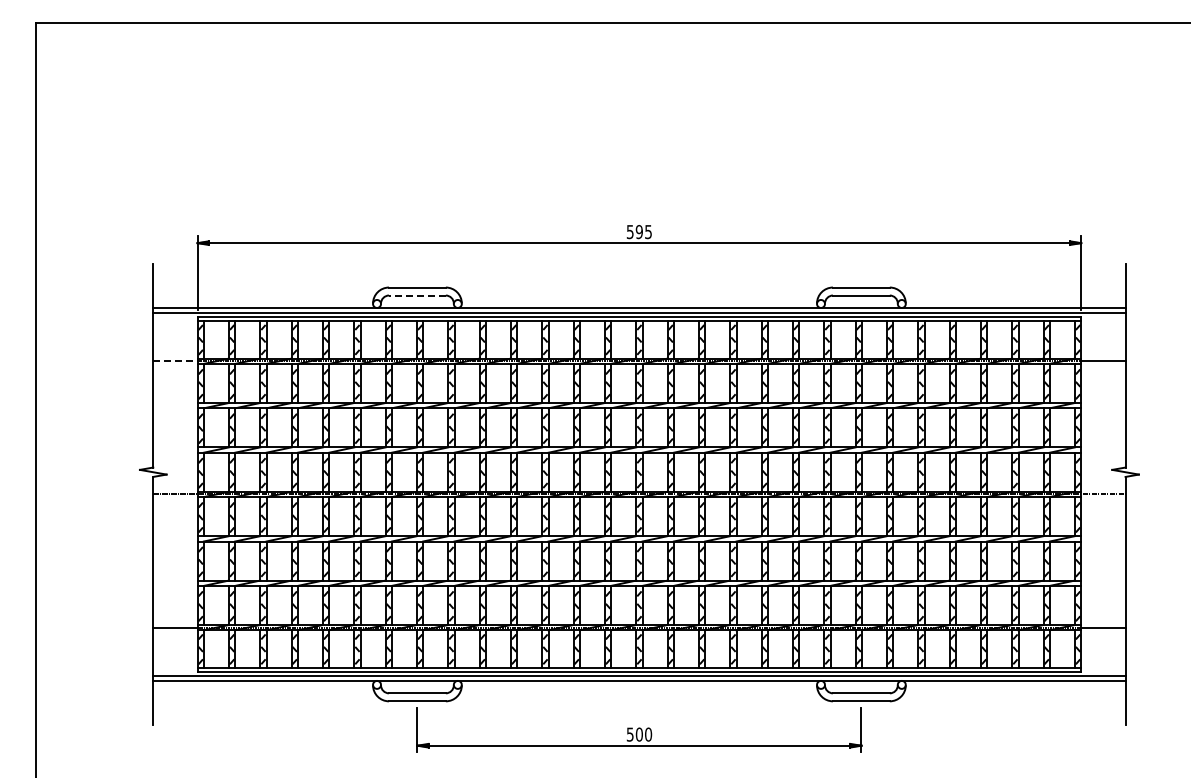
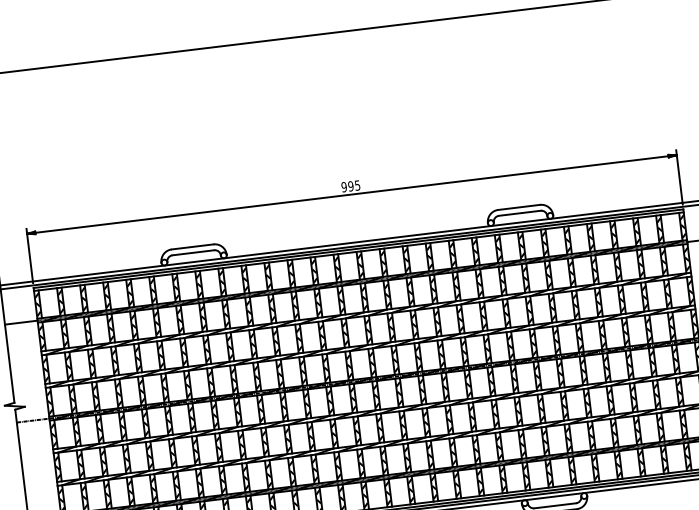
text: (629, 231) -> (343, 186), 595 -> 995
line: (416, 295) -> (192, 252), dashed -> solid
line: (175, 361) -> (21, 322), dashed -> solid

